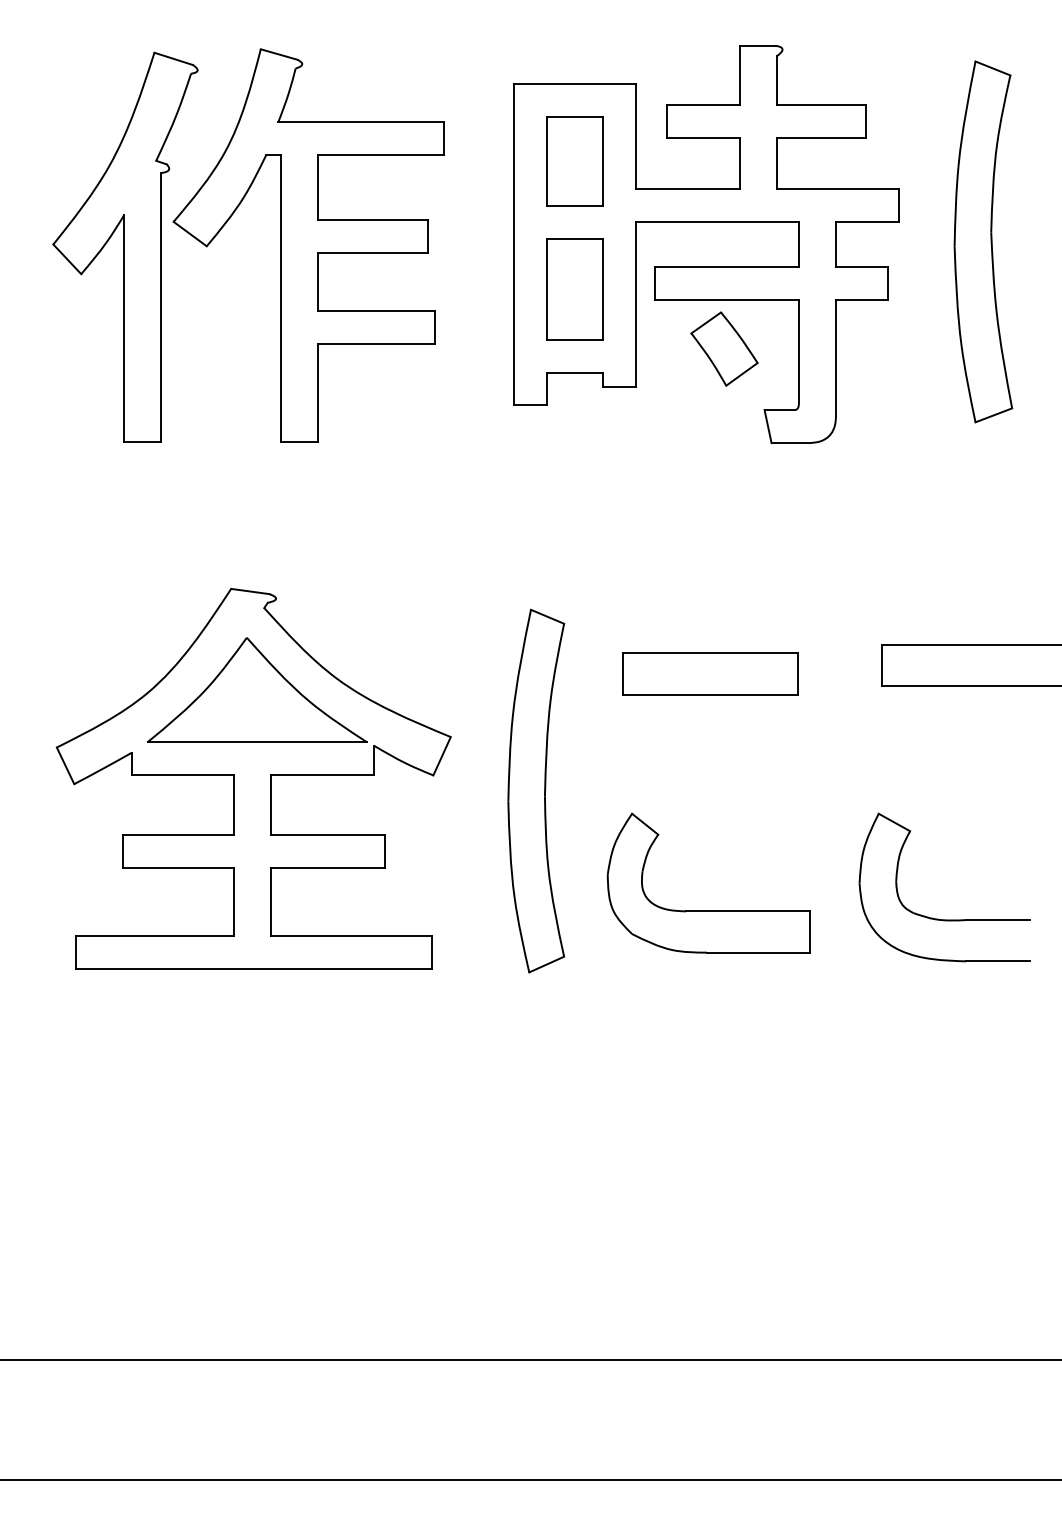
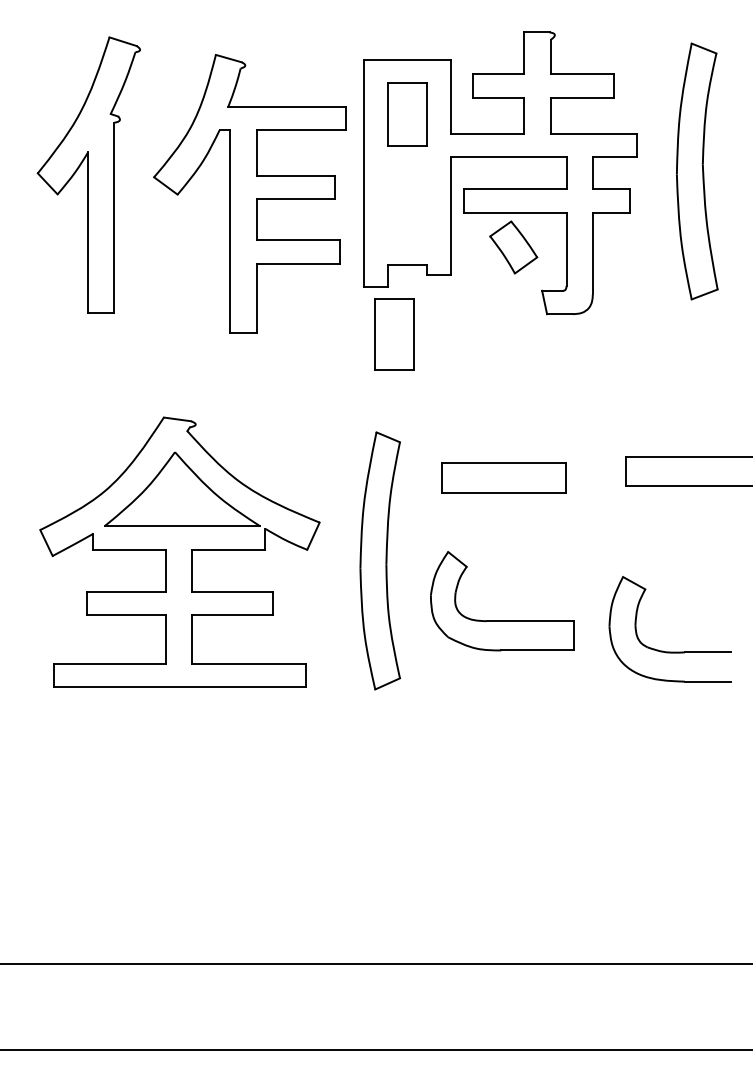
part: (308, 244) -> (249, 193), moved
part: (574, 289) -> (394, 334), moved
part: (708, 910) -> (502, 620), moved

